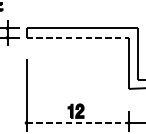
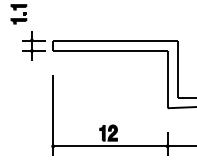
line: (77, 38) -> (110, 51), dashed -> solid
line: (77, 123) -> (110, 146), dashed -> solid

